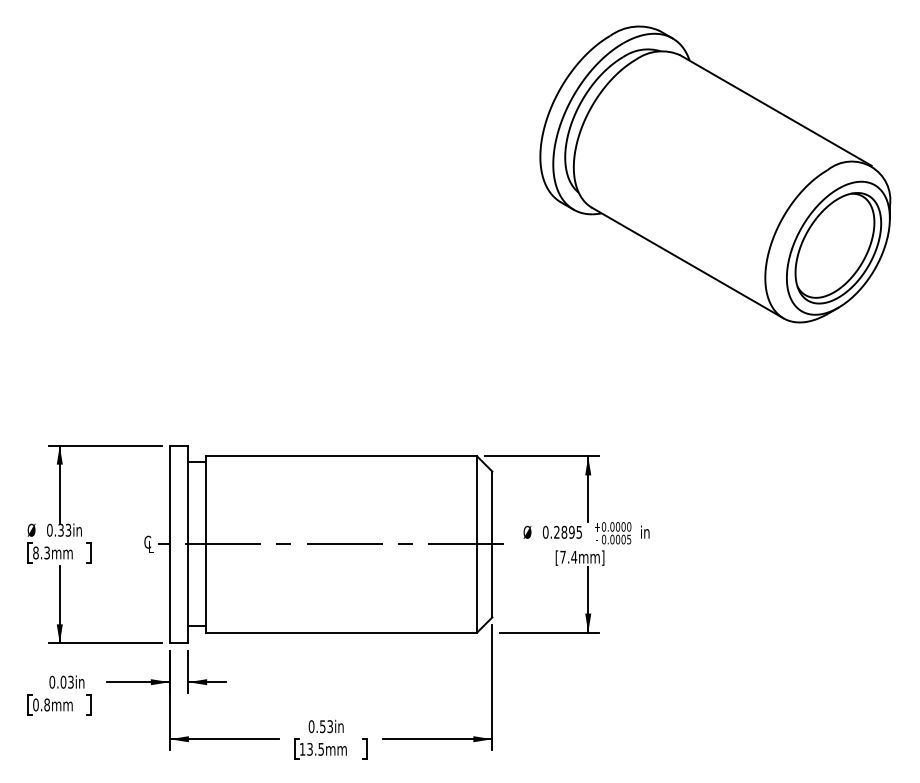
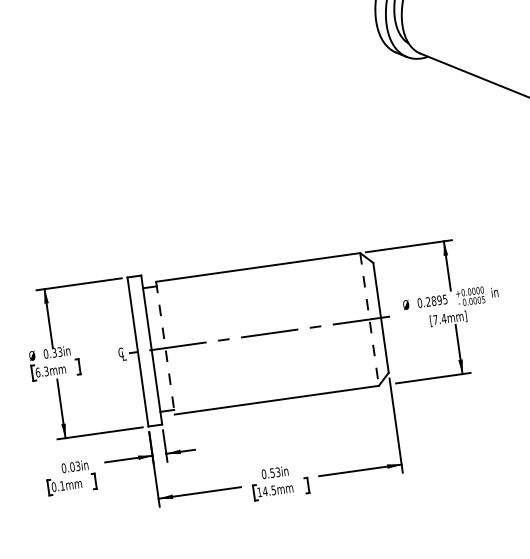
line: (206, 544) -> (165, 348), solid -> dashed
line: (477, 544) -> (369, 319), solid -> dashed
text: (35, 552) -> (37, 372), 8.3mm -> 6.3mm
text: (46, 704) -> (61, 485), 0.8mm -> 0.1mm
text: (310, 748) -> (265, 490), 13.5mm -> 14.5mm

